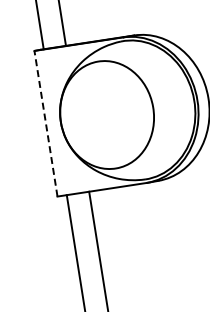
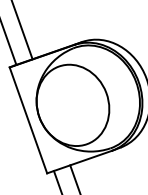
line: (46, 123) -> (28, 120), dashed -> solid

